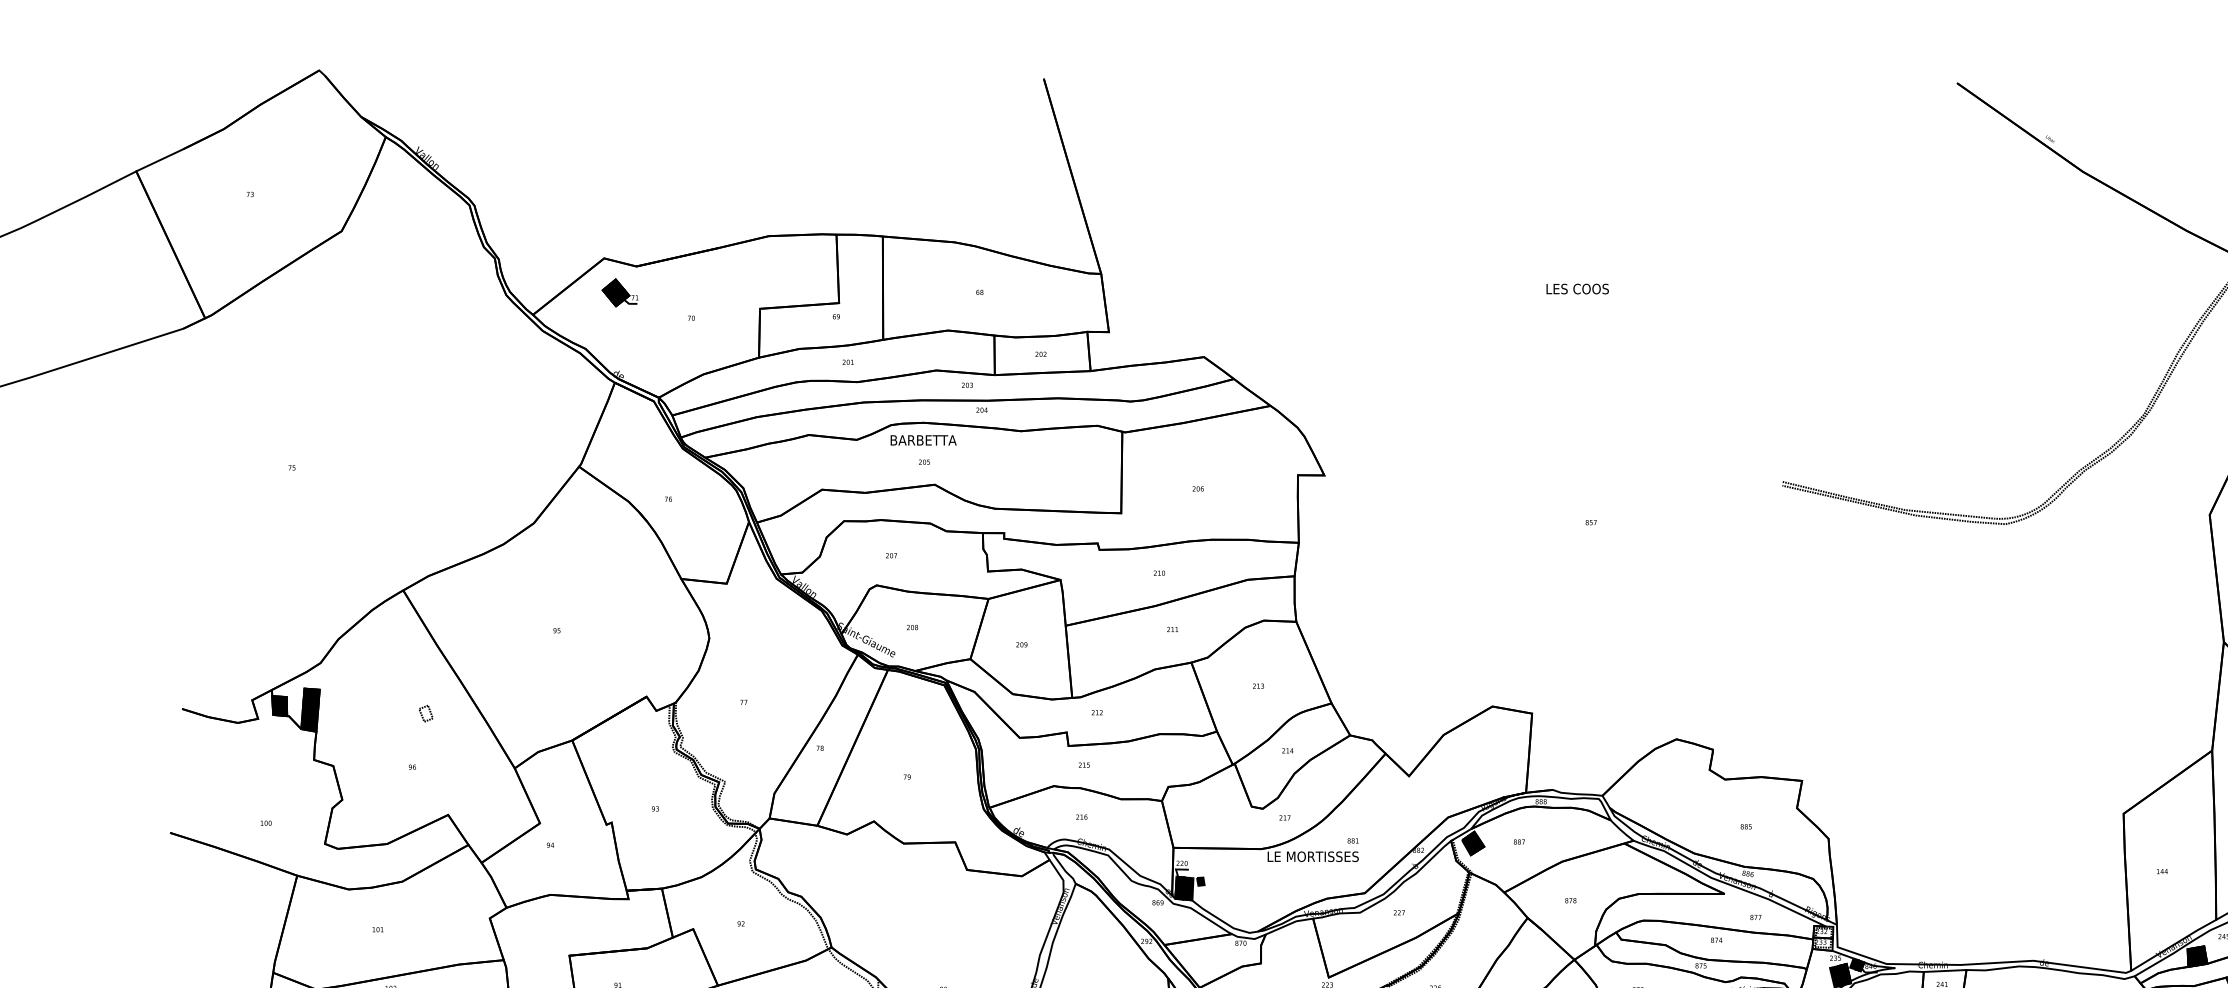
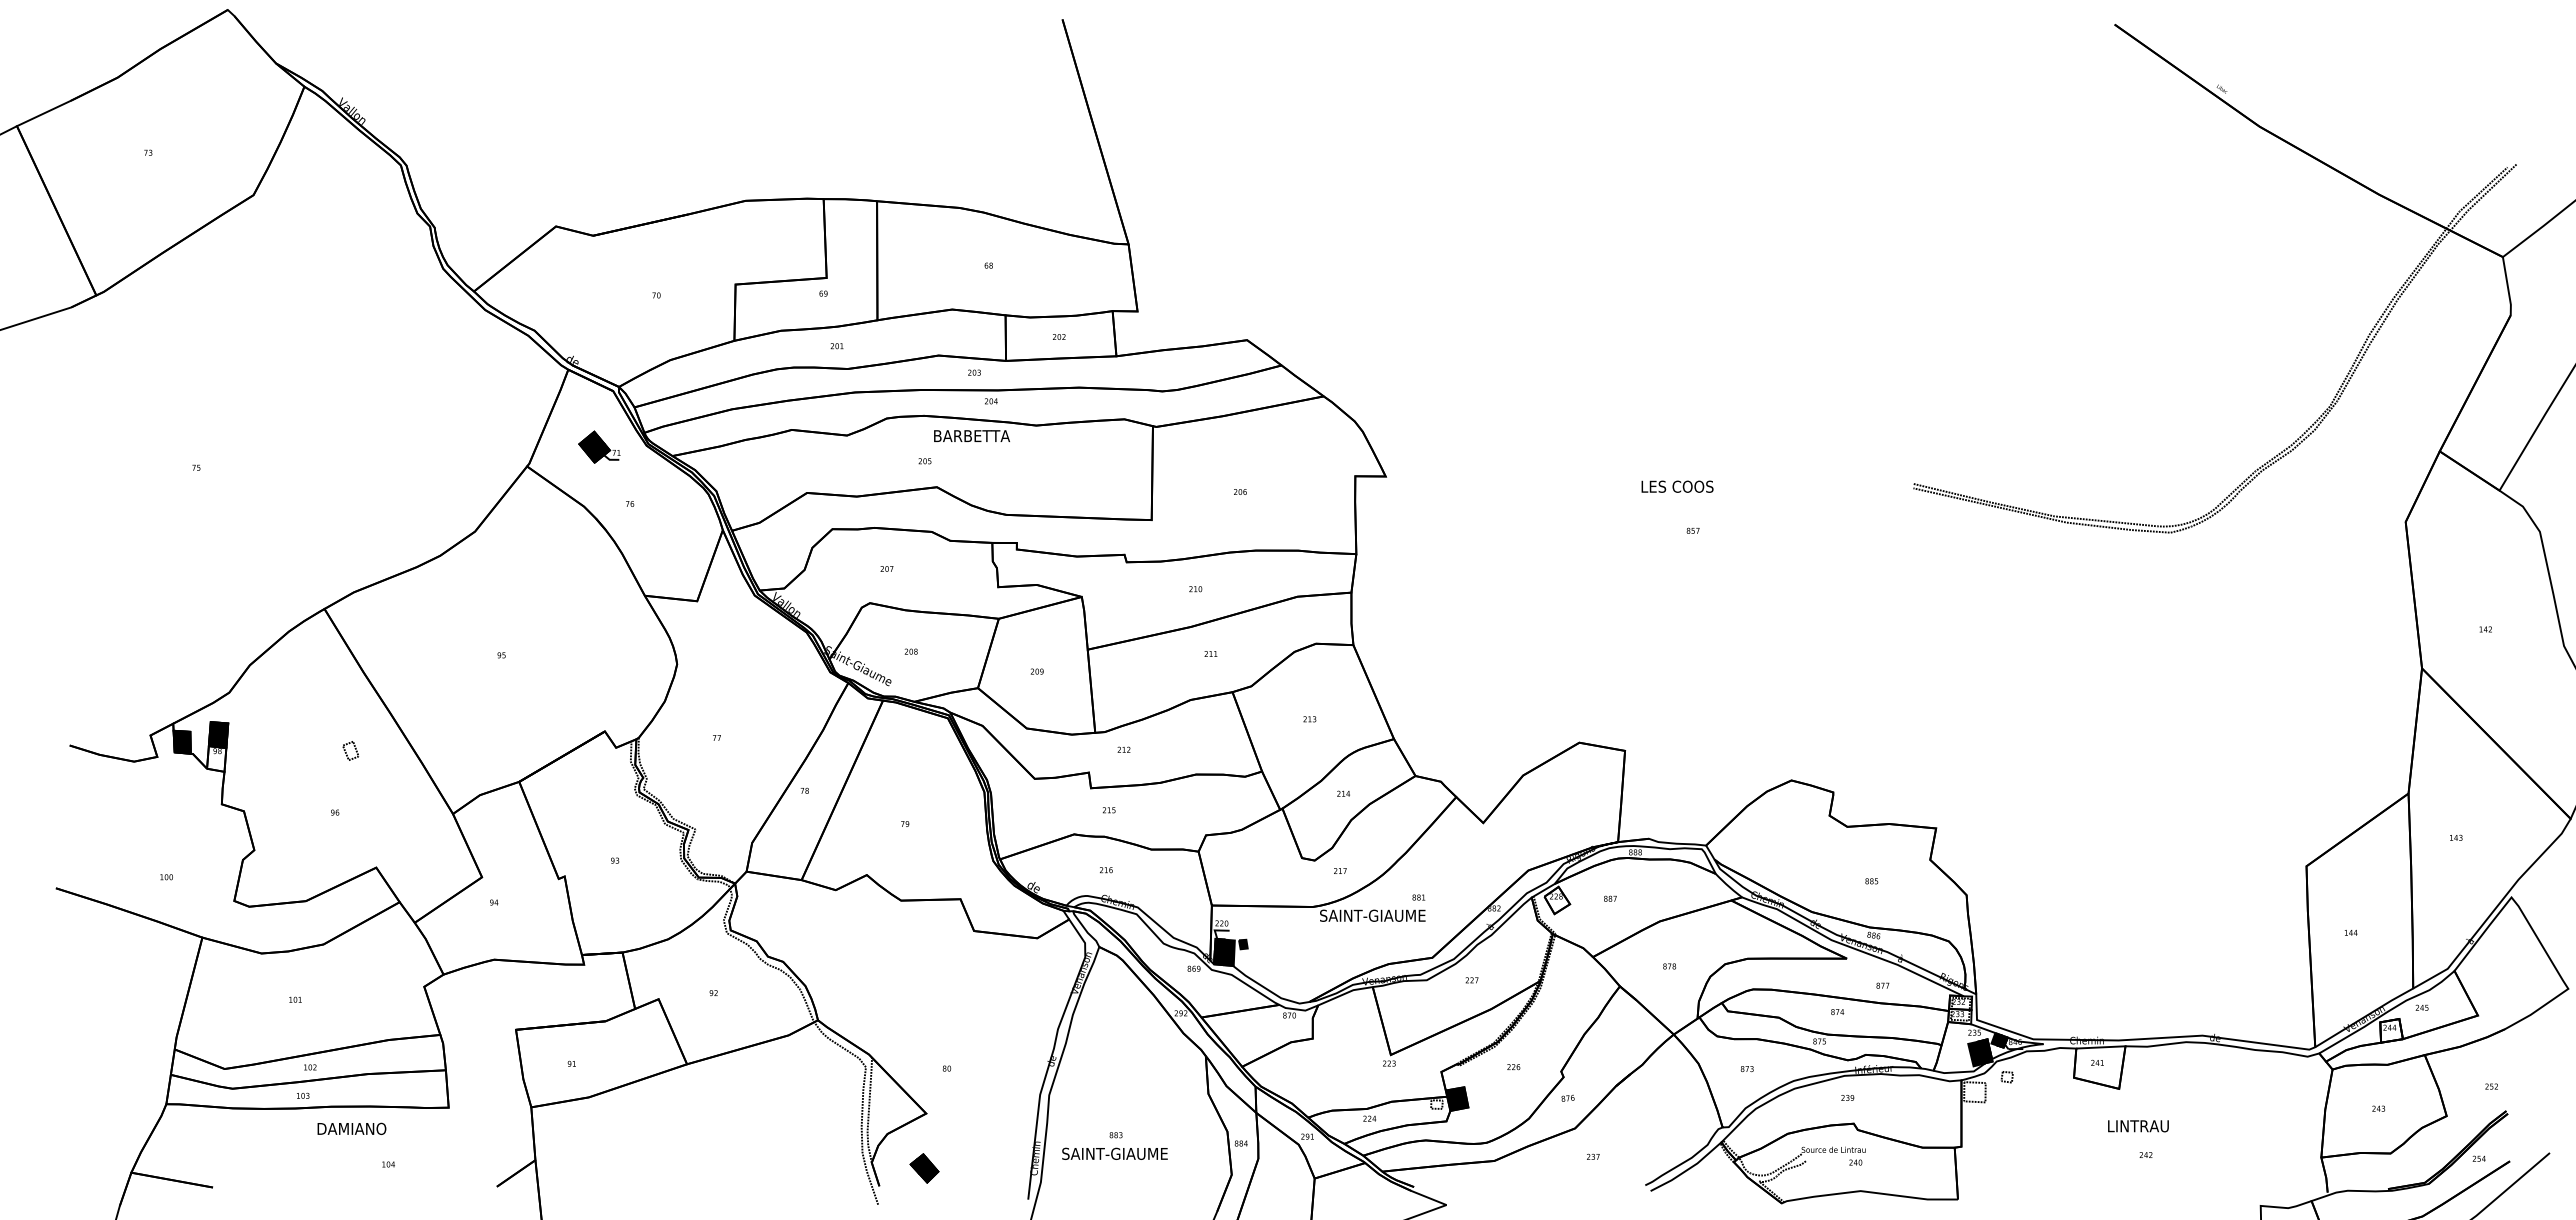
text: (1577, 288) -> (1677, 486), moved
part: (620, 292) -> (599, 446), moved
text: (923, 439) -> (971, 435), moved
fill: (309, 720) -> (216, 758), removed
fill: (1473, 843) -> (1557, 900), removed
text: (1312, 856) -> (1372, 915), LE MORTISSES -> SAINT-GIAUME
fill: (2197, 956) -> (2391, 1030), removed

